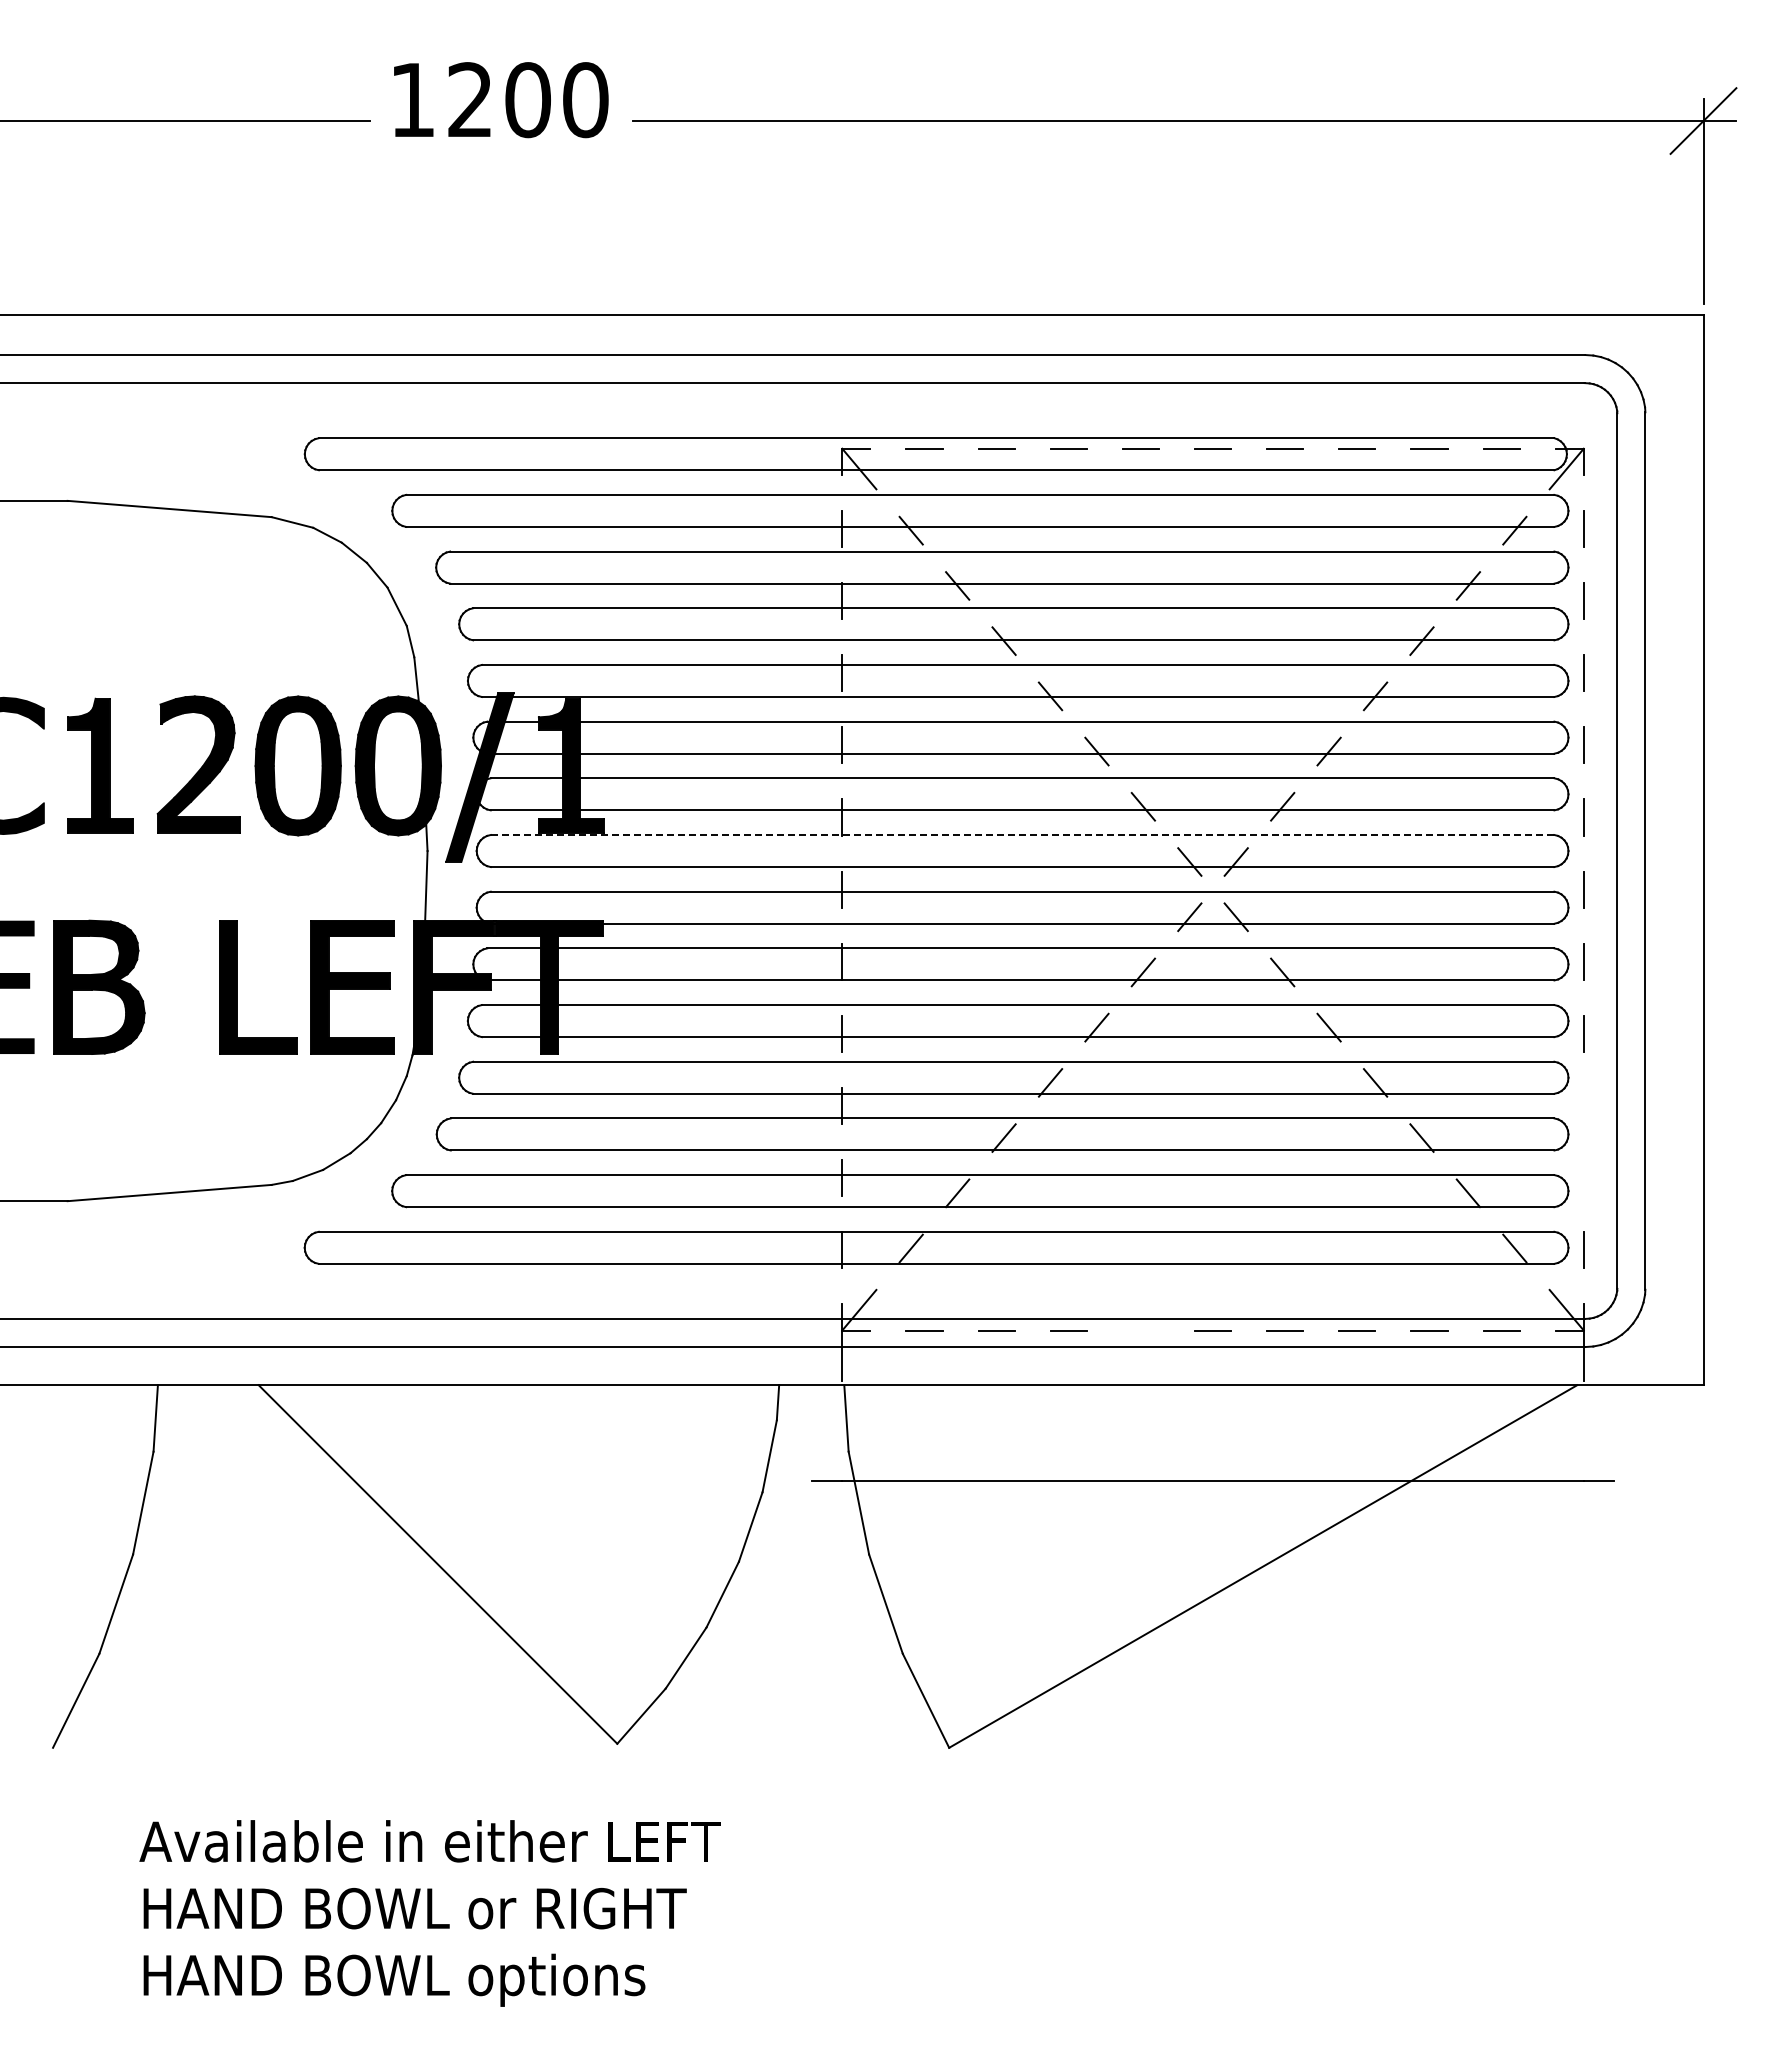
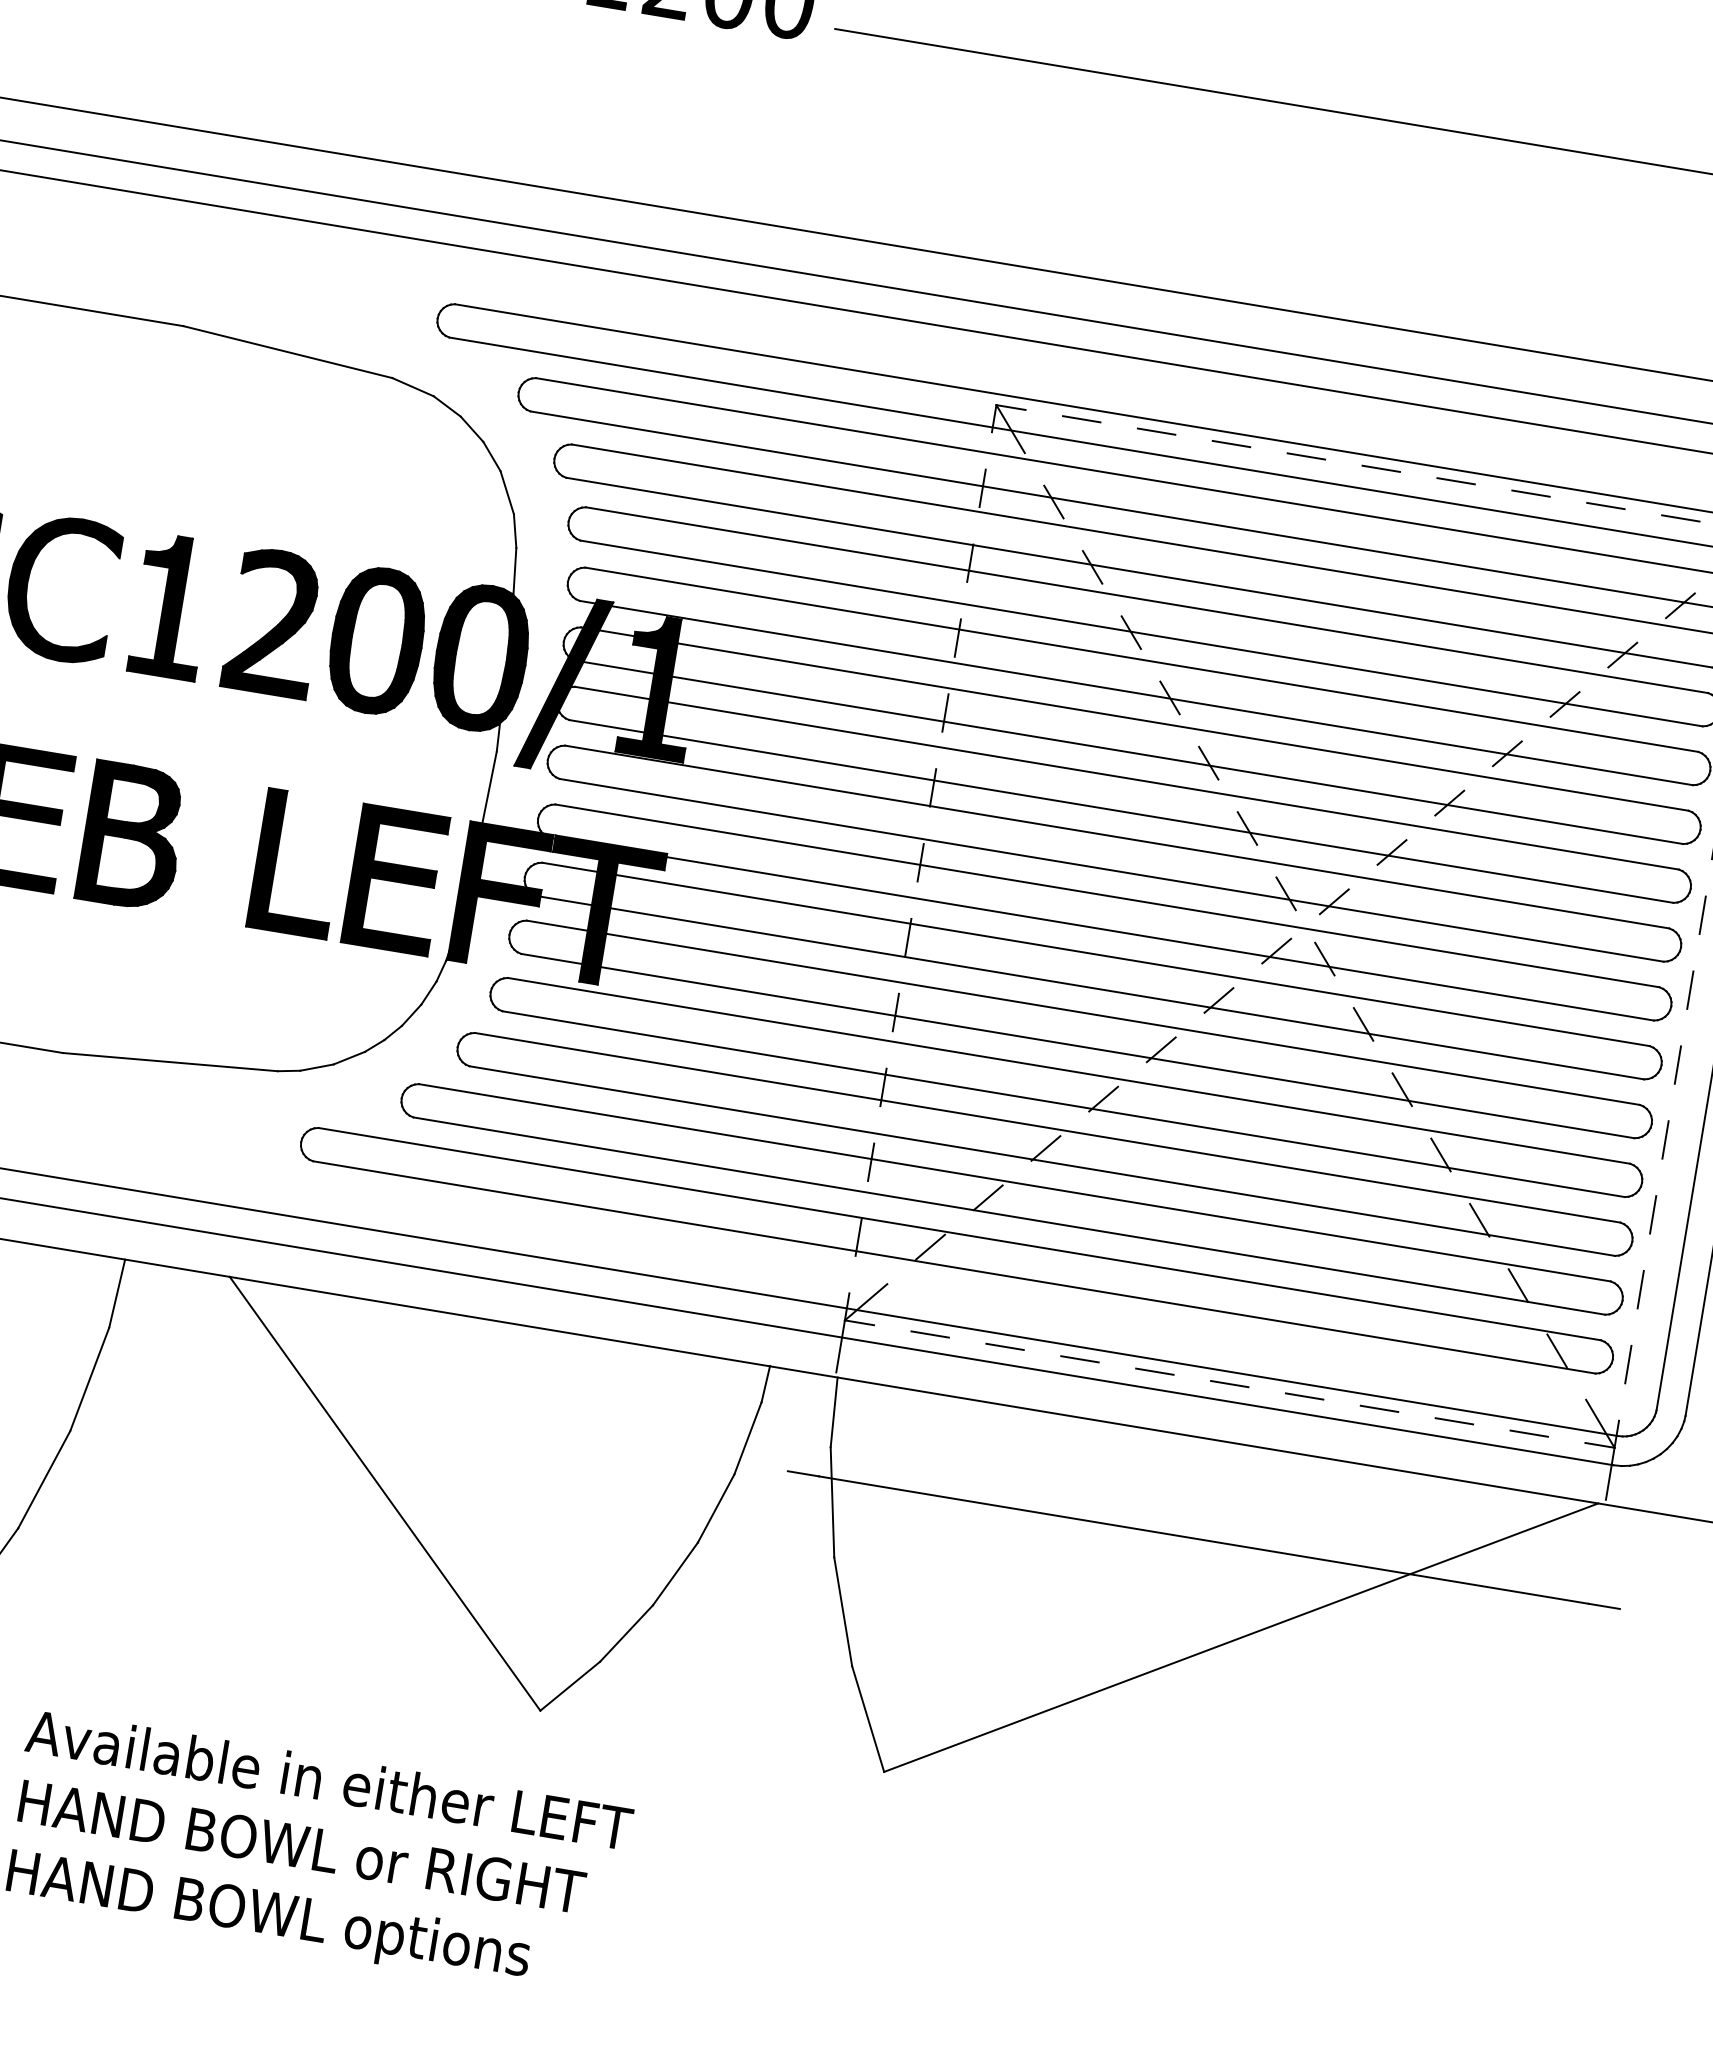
line: (1022, 835) -> (1117, 837), dashed -> solid
line: (1583, 1106) -> (1652, 1215), added
line: (1583, 1178) -> (1640, 1289), added
line: (1140, 1330) -> (1154, 1371), added

